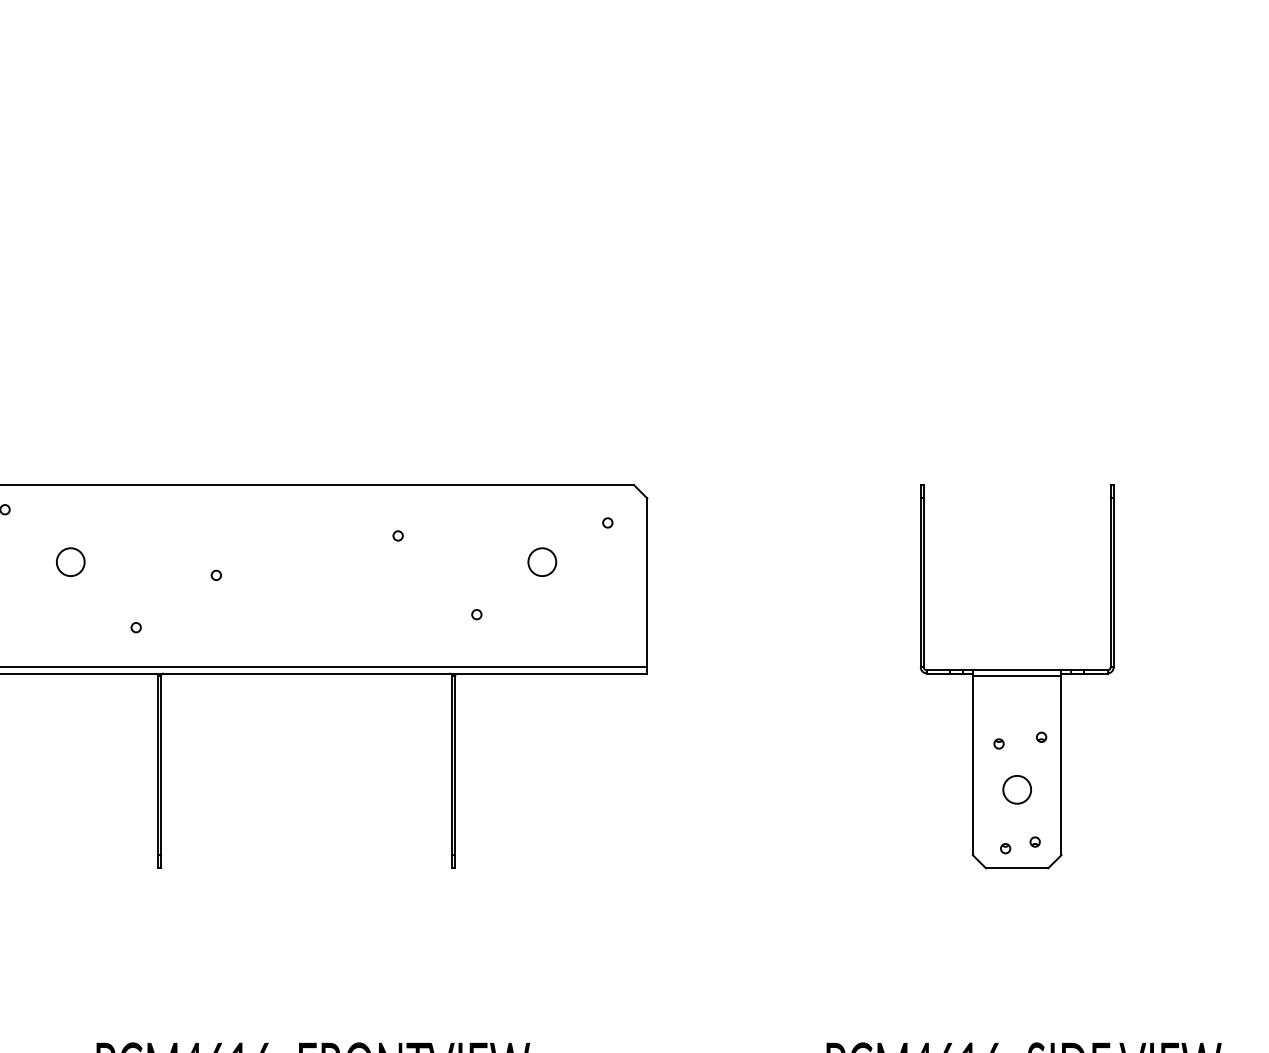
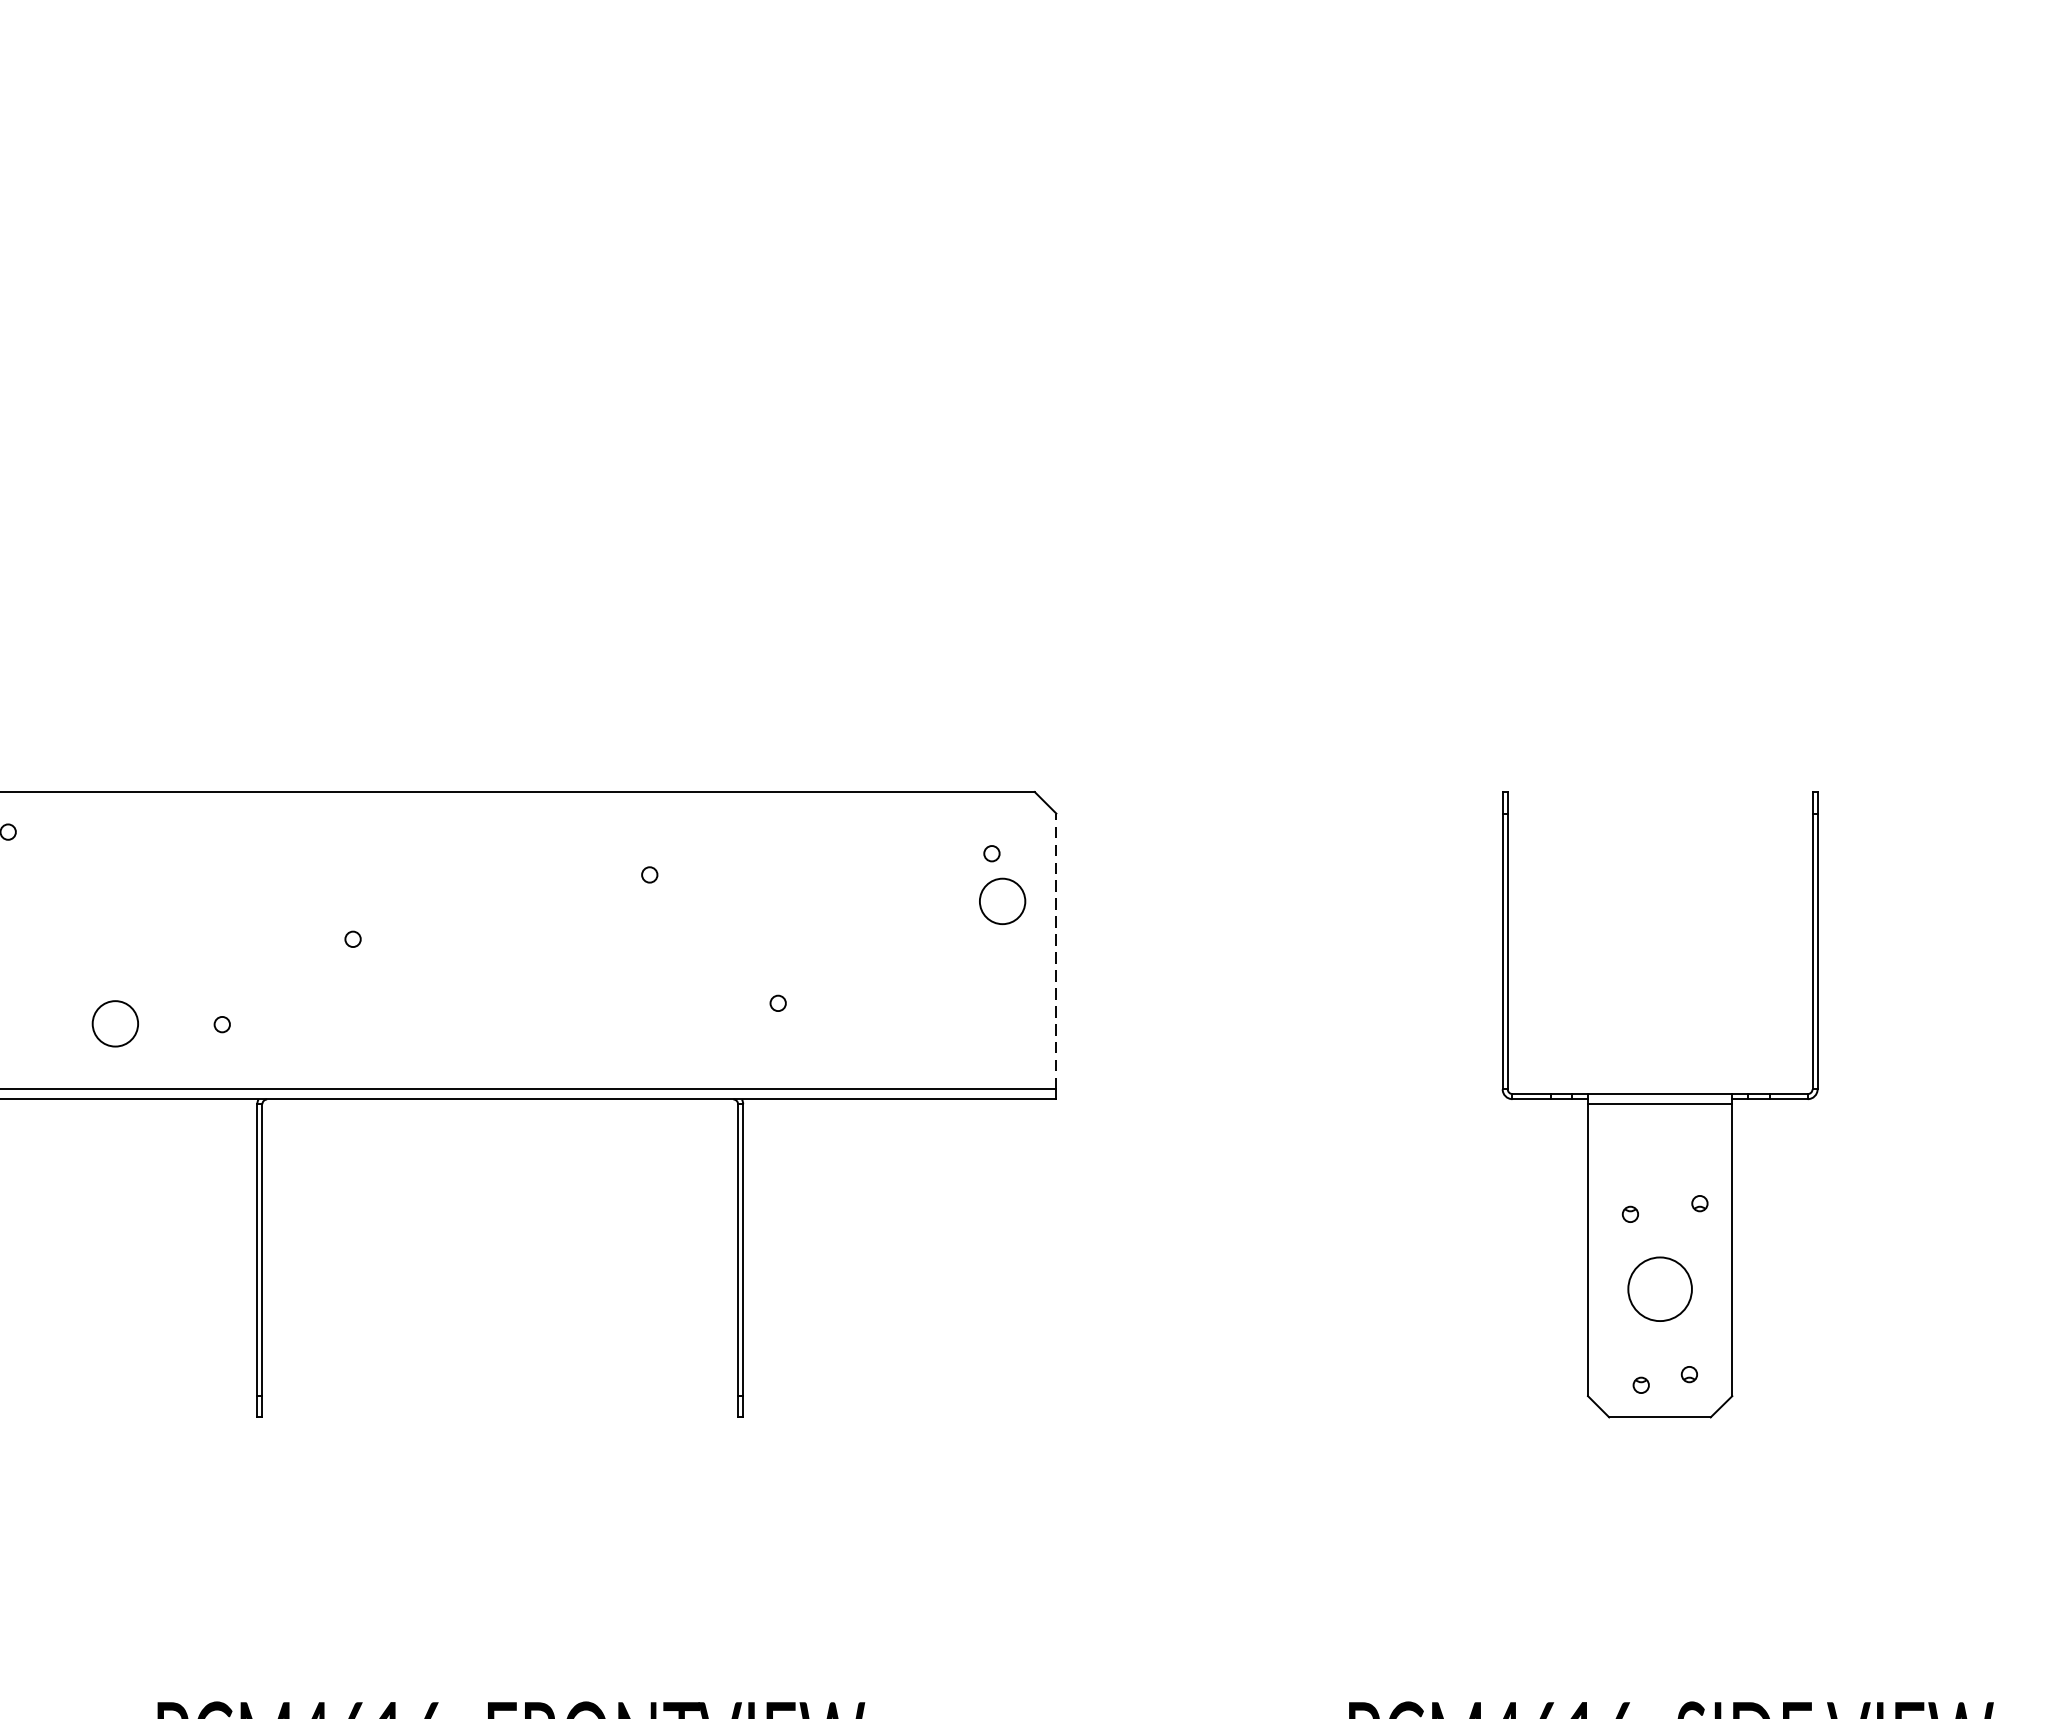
circle: (70, 561) -> (114, 1022), moved
circle: (542, 561) -> (1002, 900), moved
line: (647, 582) -> (1056, 950), solid -> dashed
circle: (1017, 789) -> (1660, 1288), size x1.4

